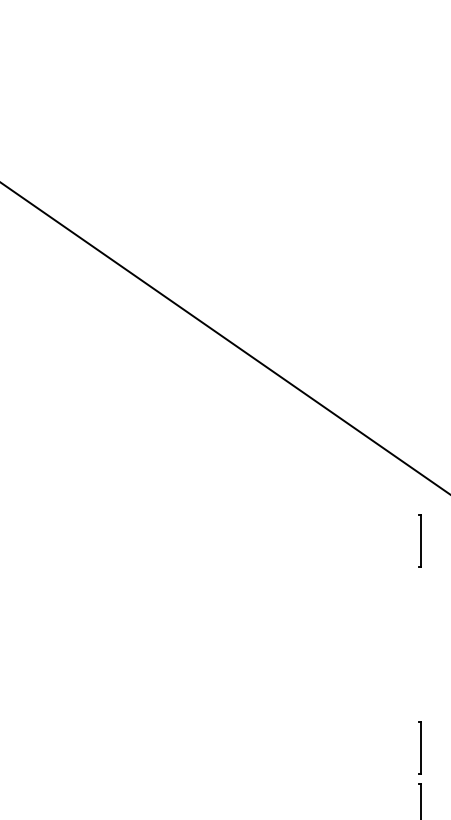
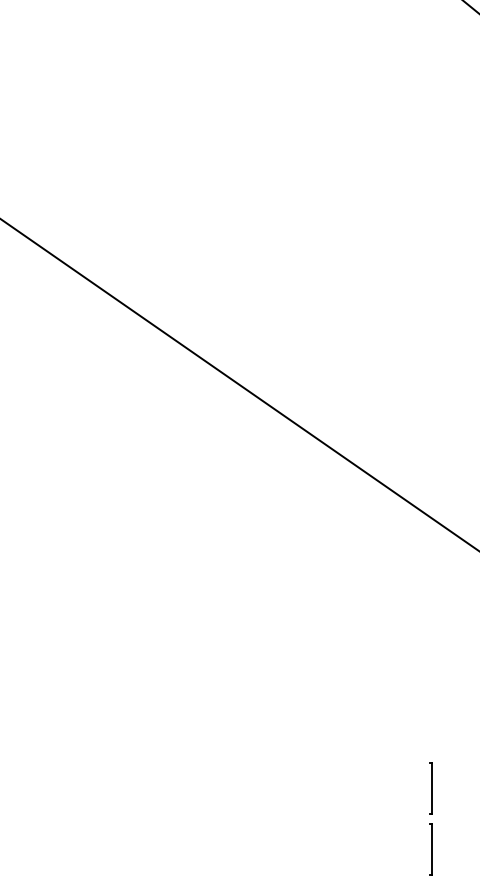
part: (419, 541) -> (430, 584), removed

